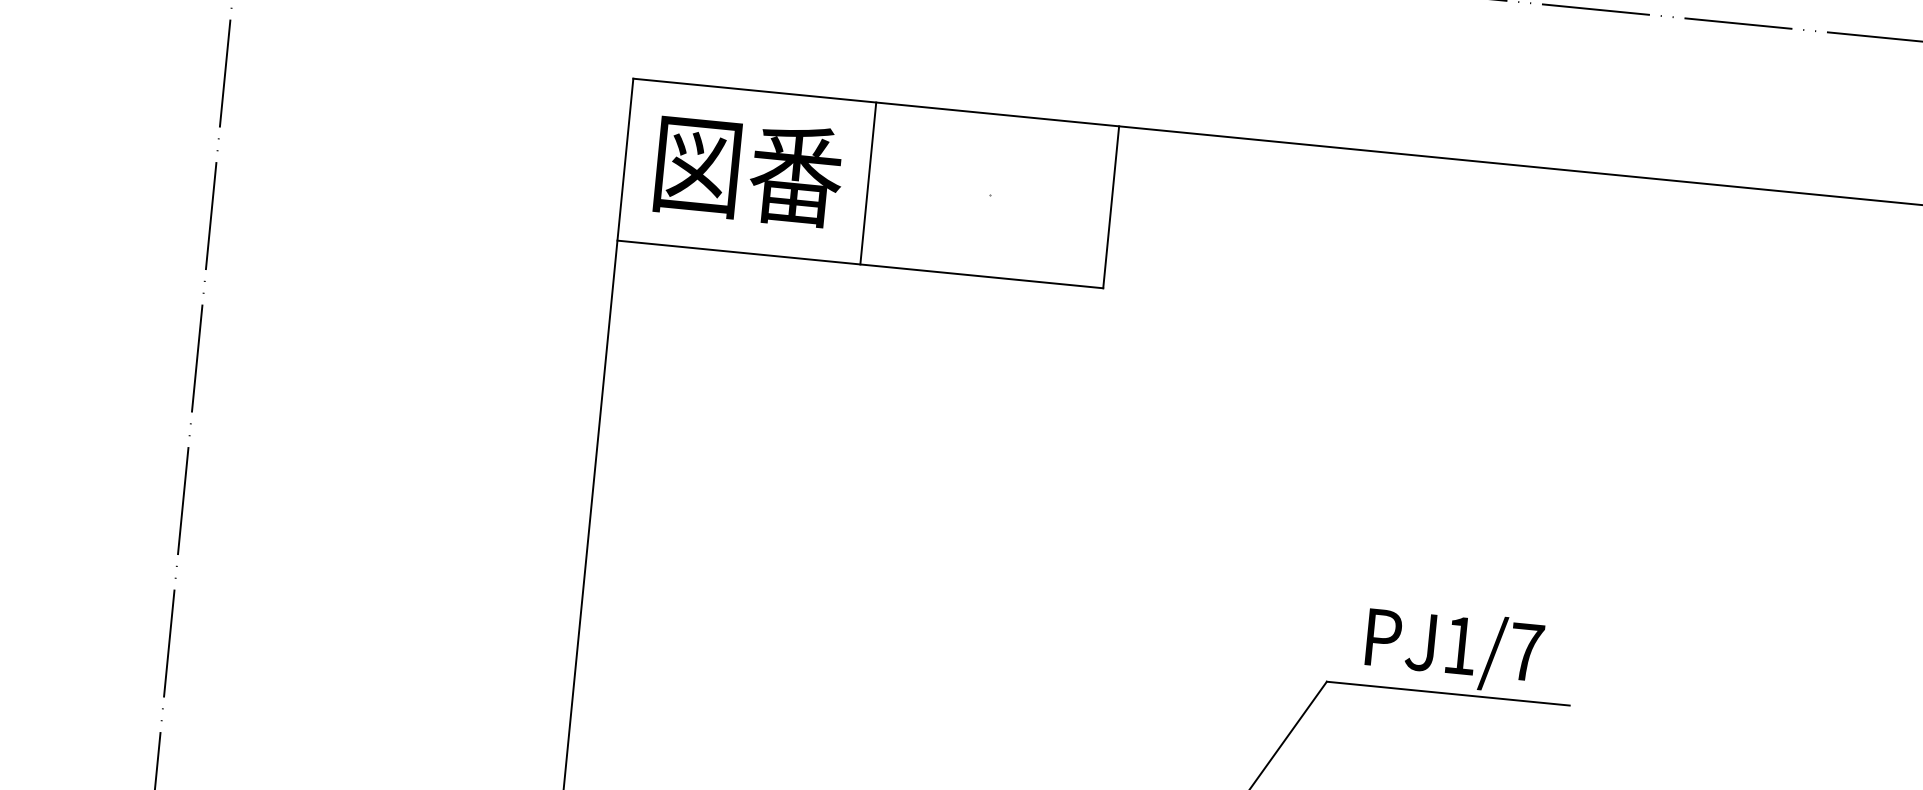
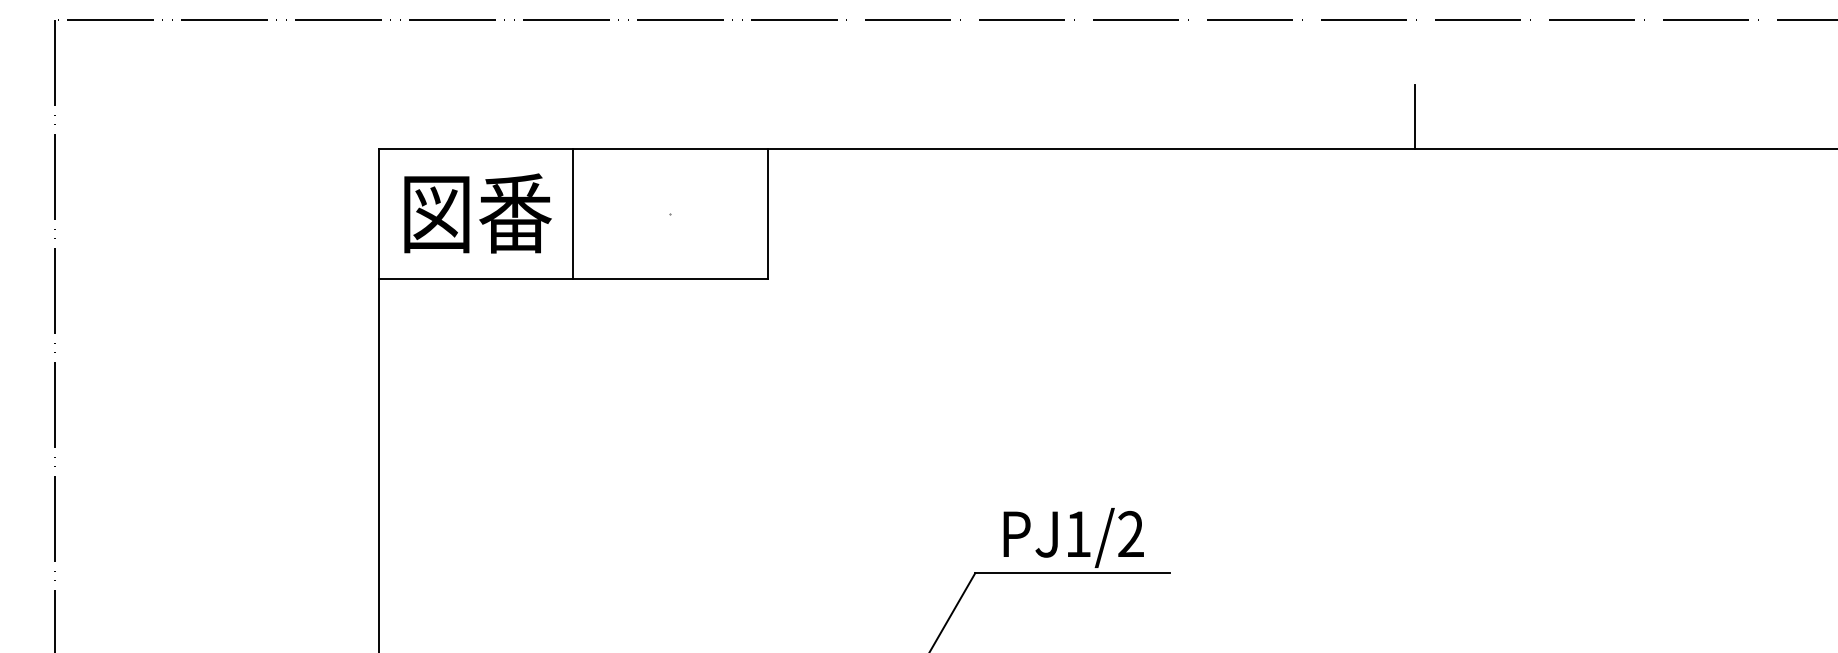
text: (1527, 651) -> (1131, 533), PJ1/7 -> PJ1/2

